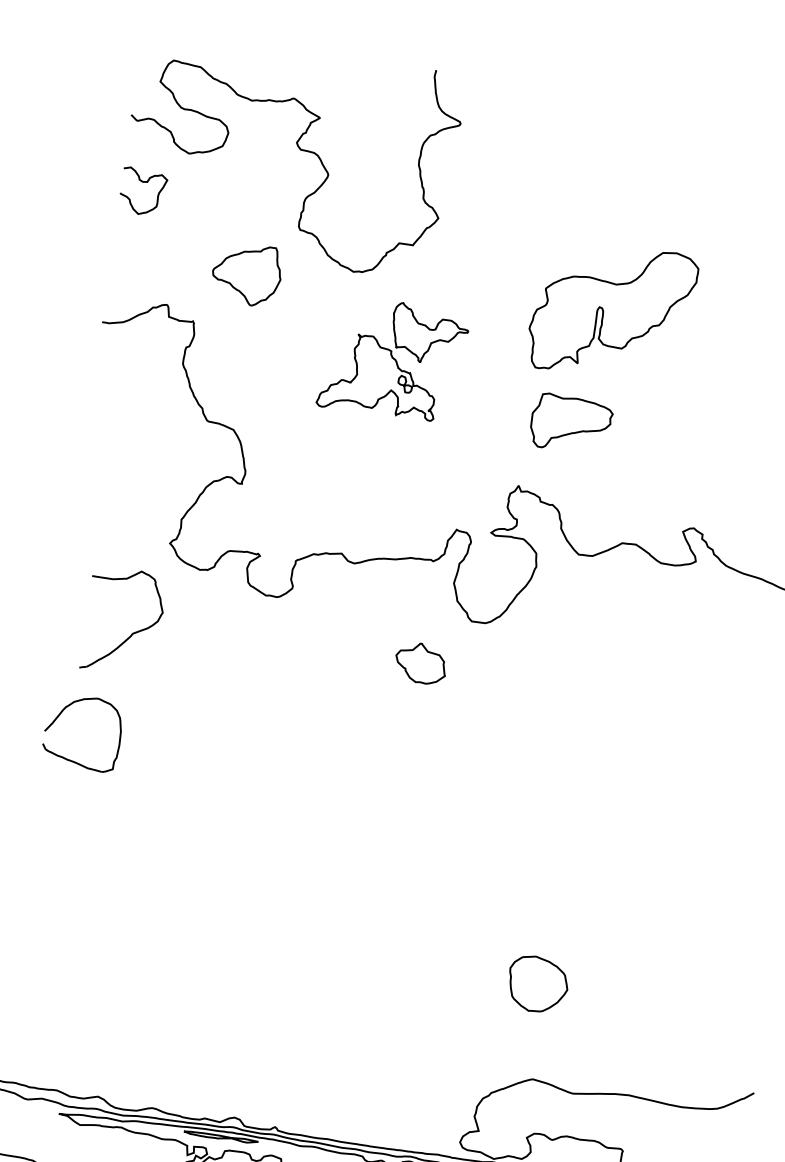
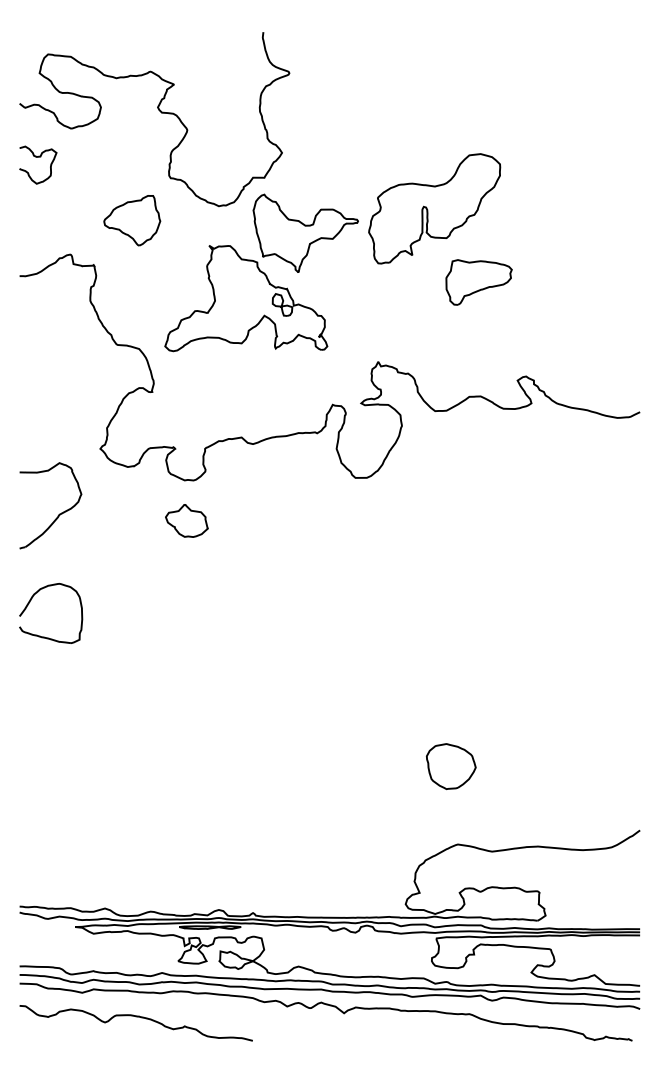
part: (393, 358) -> (261, 272), size x1.67
part: (570, 423) -> (478, 282), moved
part: (133, 632) -> (59, 513), moved
part: (420, 662) -> (186, 520), moved

